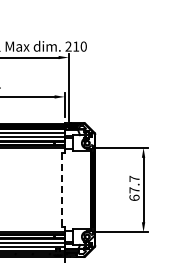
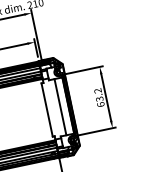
text: (134, 184) -> (98, 94), 67.7 -> 63.2
line: (80, 189) -> (60, 106), added
line: (61, 190) -> (46, 110), dashed -> solid

